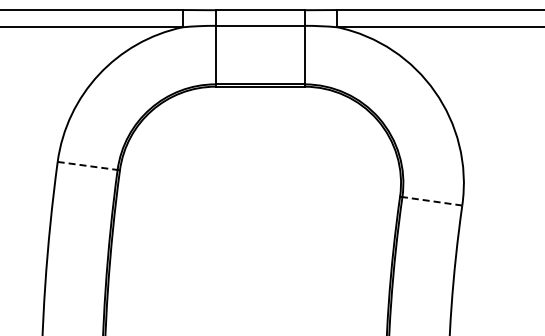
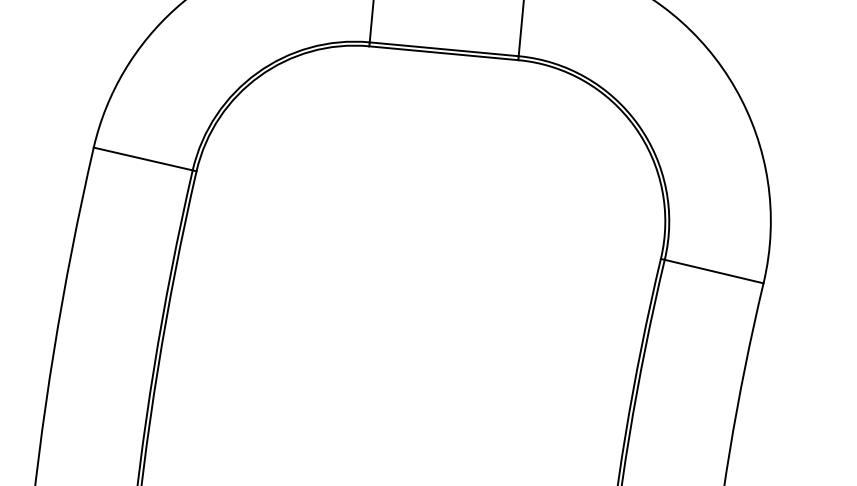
line: (88, 166) -> (144, 160), dashed -> solid
line: (431, 201) -> (712, 271), dashed -> solid

